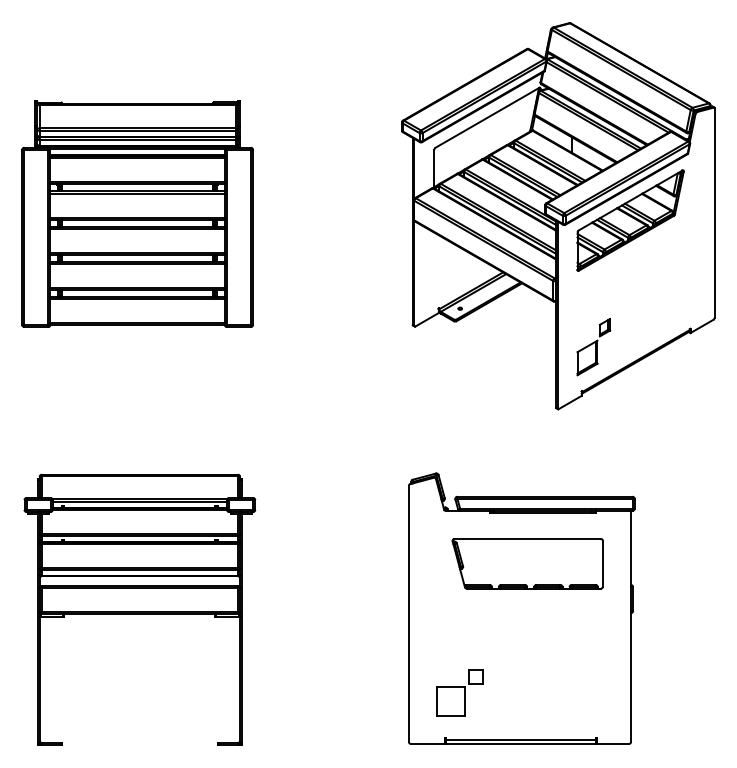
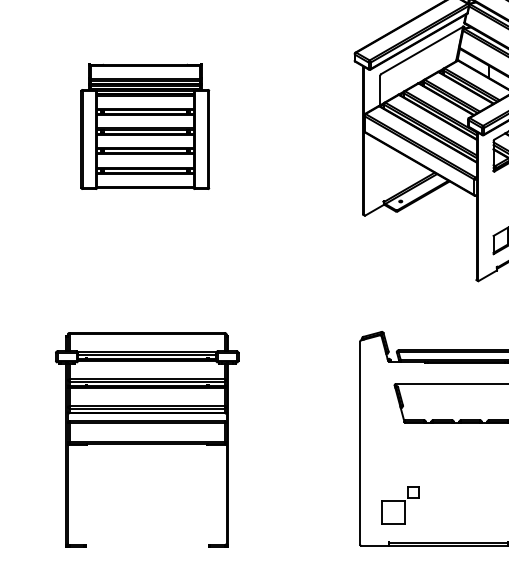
part: (137, 213) -> (145, 126), size x0.7

